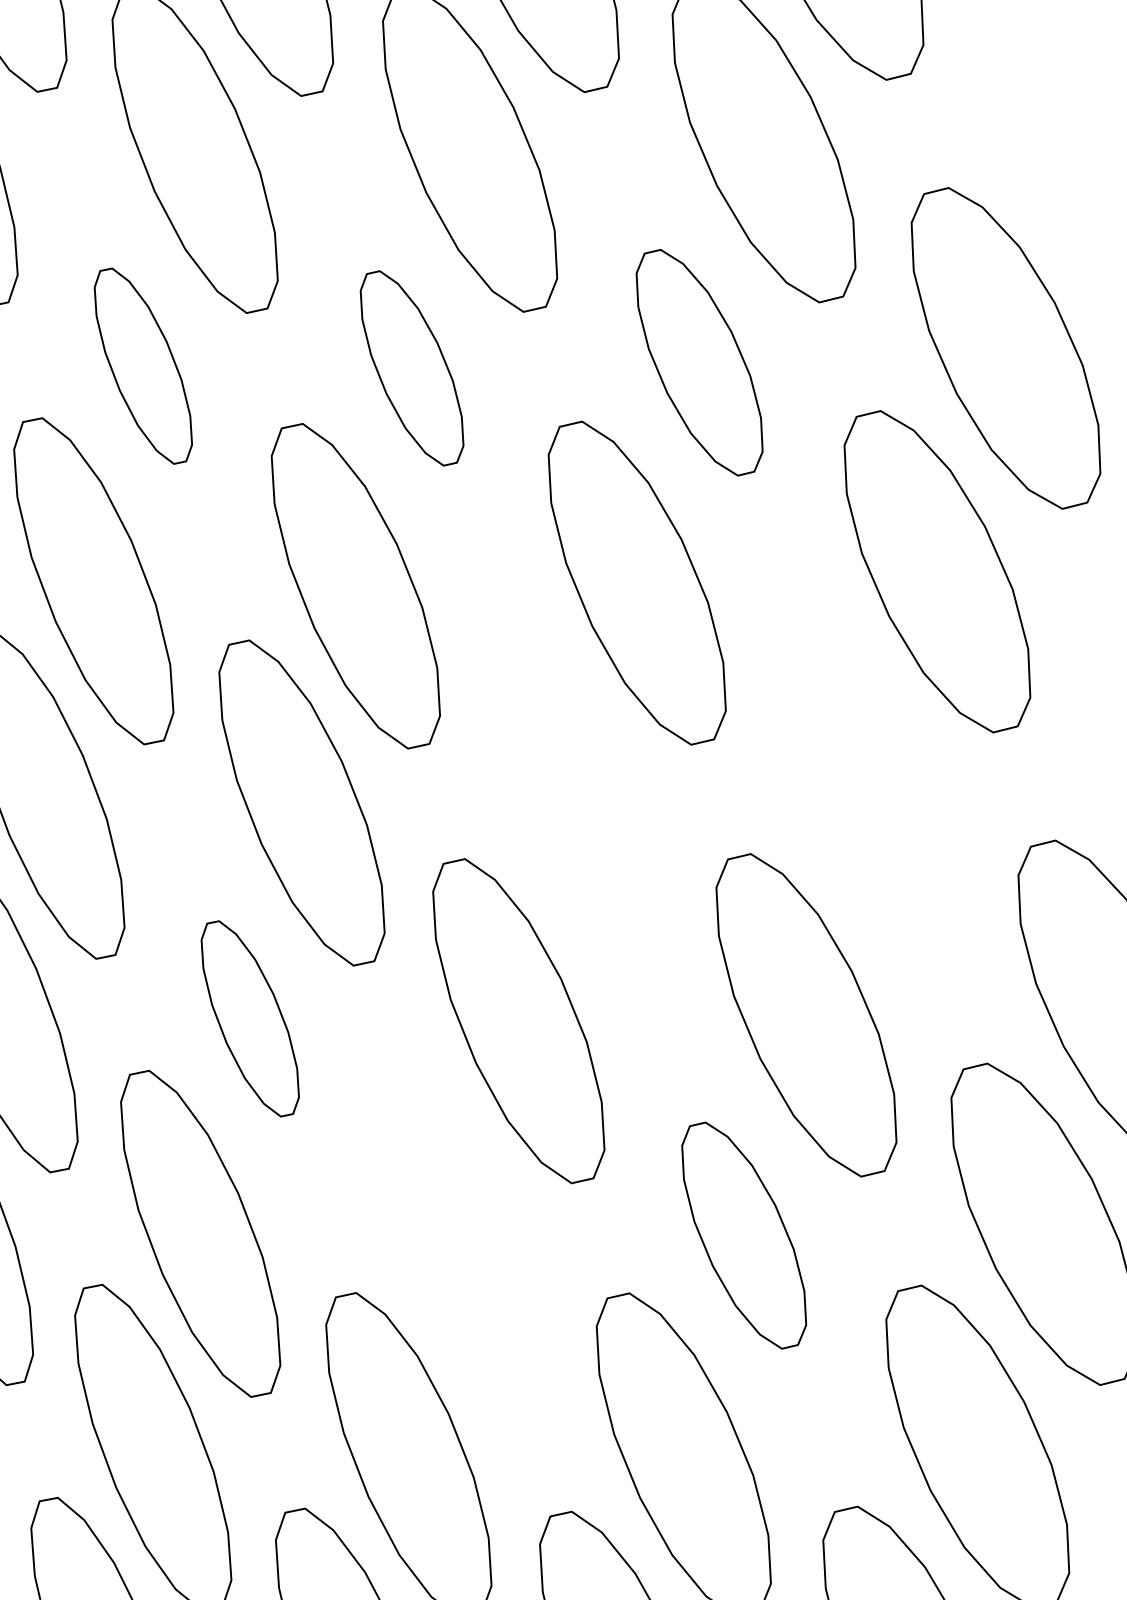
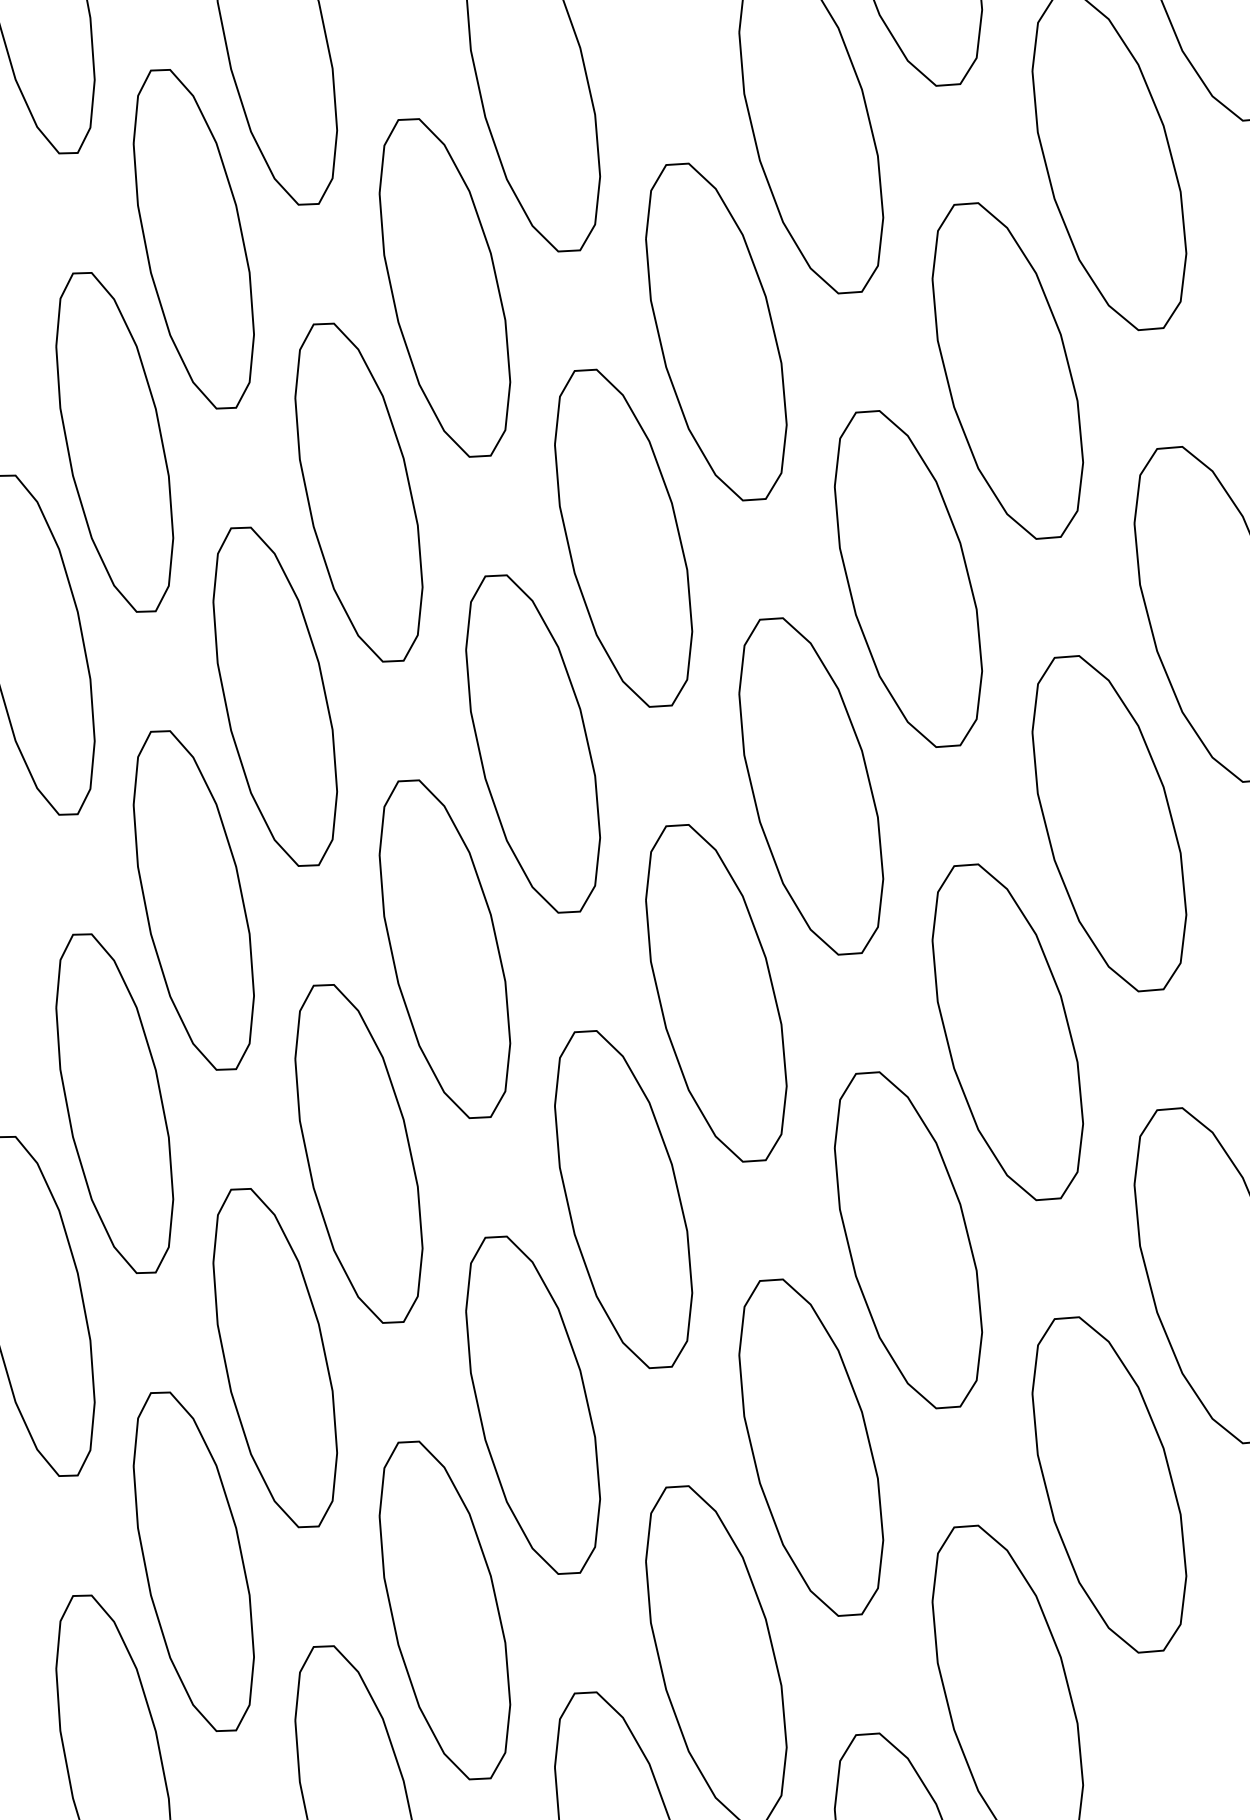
part: (699, 362) -> (908, 578), size x1.43
part: (142, 366) -> (358, 492), size x1.67
part: (411, 367) -> (623, 537), size x1.67
part: (870, 794) -> (1007, 1032), added
part: (577, 802) -> (716, 993), added
part: (249, 1018) -> (358, 1153), size x1.67
part: (744, 1235) -> (811, 1447), size x1.43
part: (462, 1238) -> (532, 1404), added

